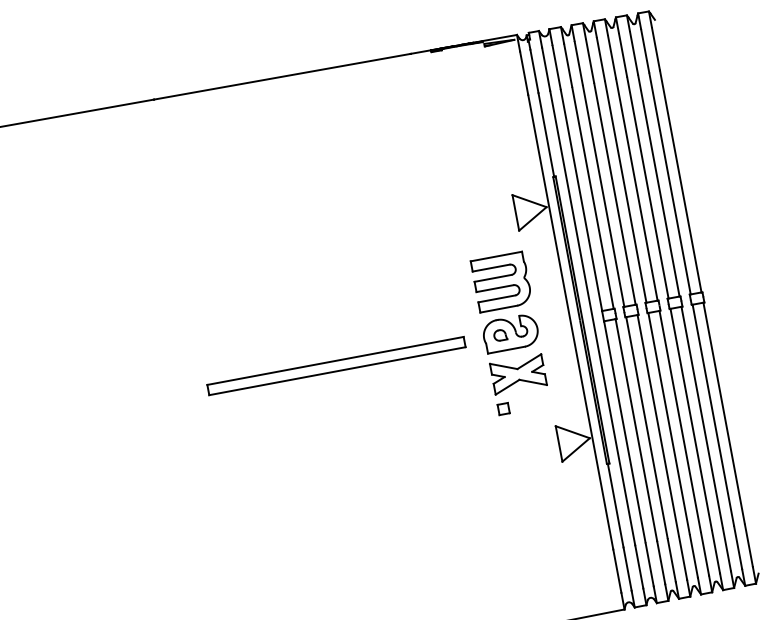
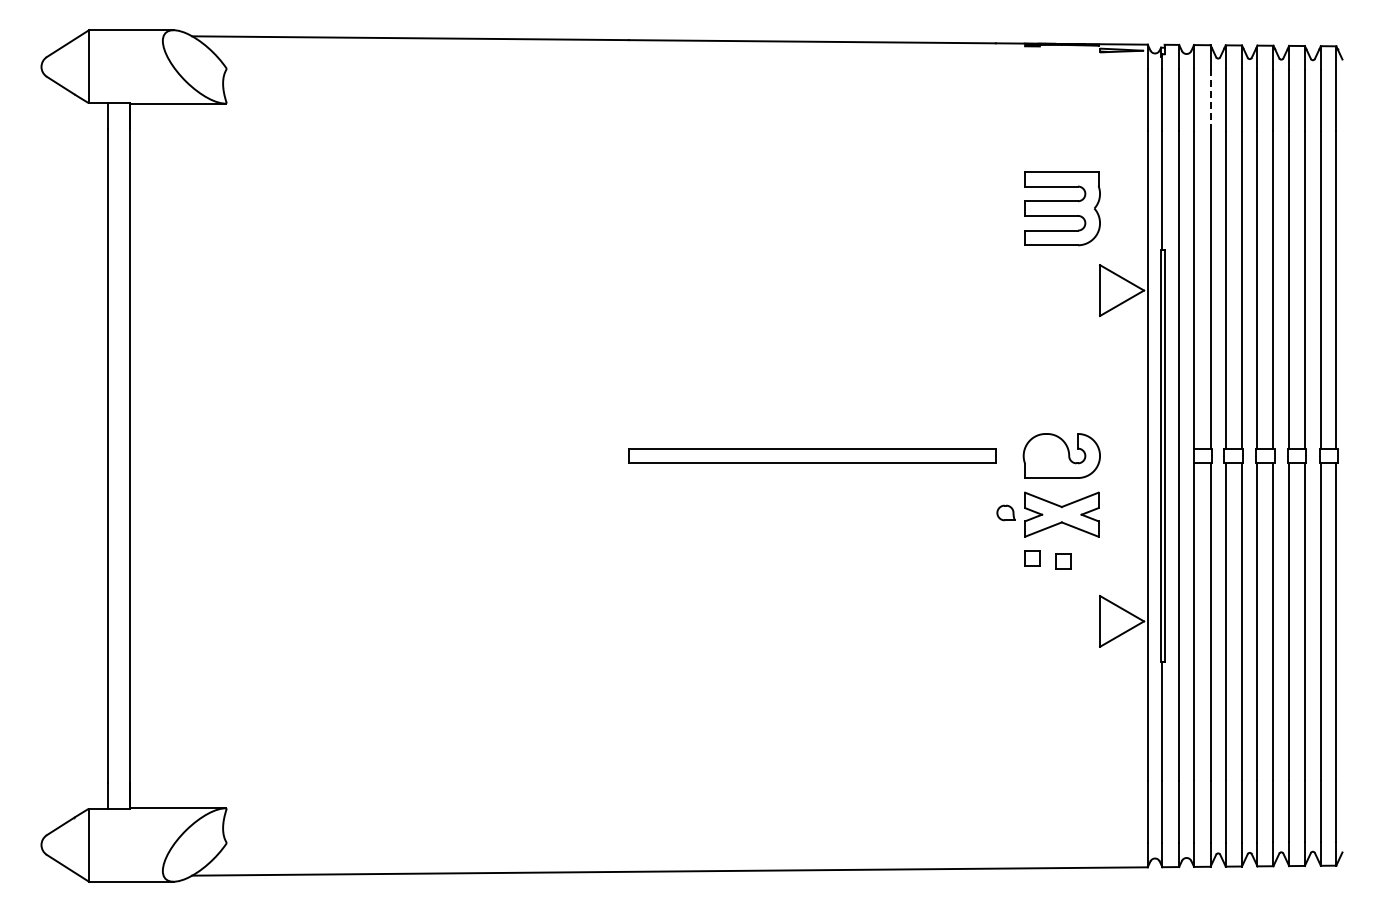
line: (568, 65) -> (1210, 99), solid -> dashed
part: (501, 282) -> (1062, 208), moved
part: (500, 335) -> (1005, 512), moved
part: (525, 406) -> (1063, 561), added

